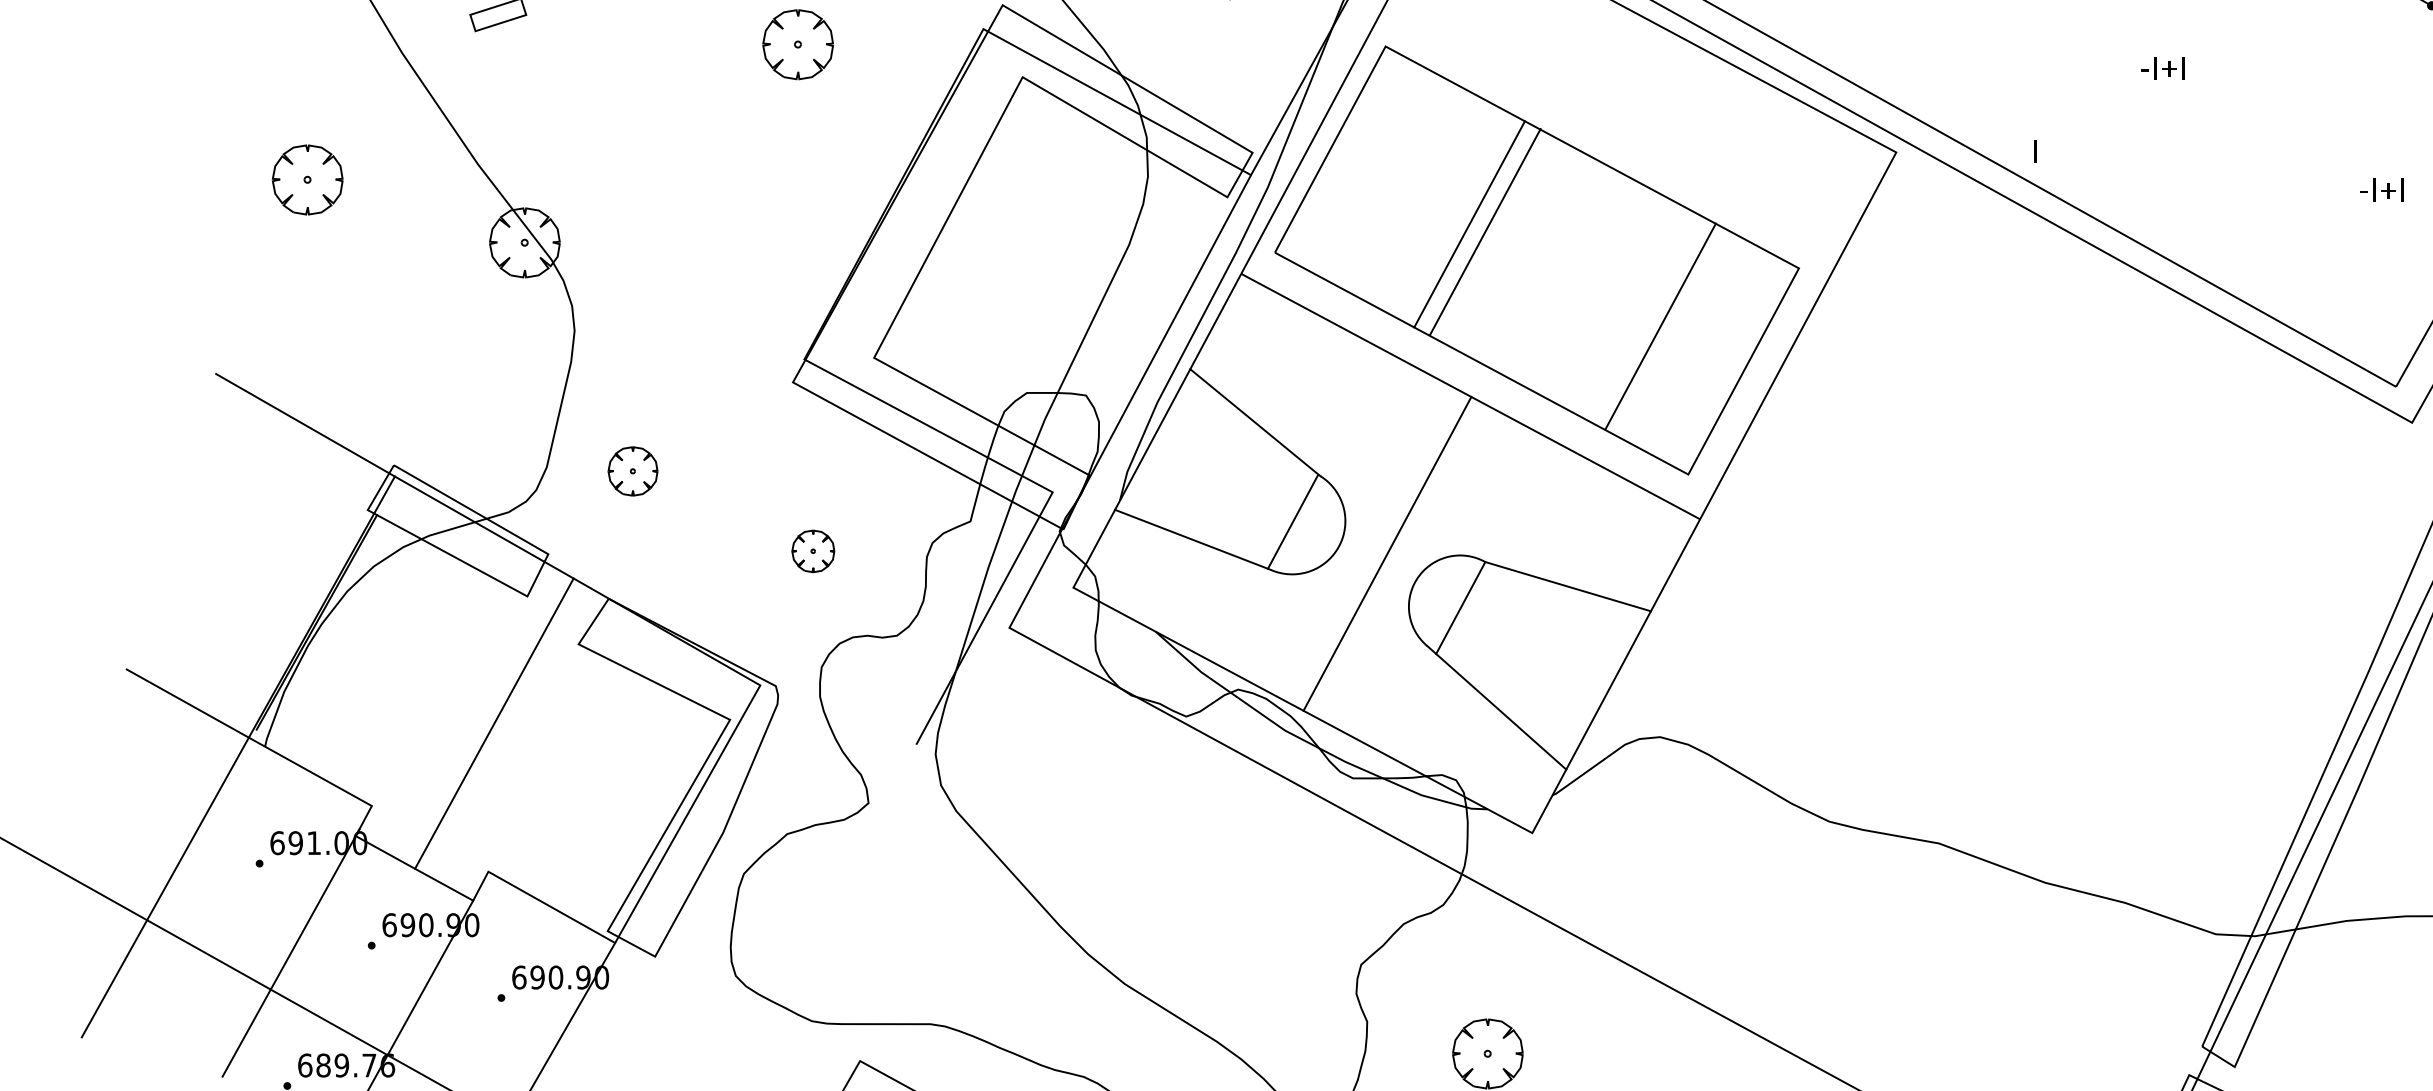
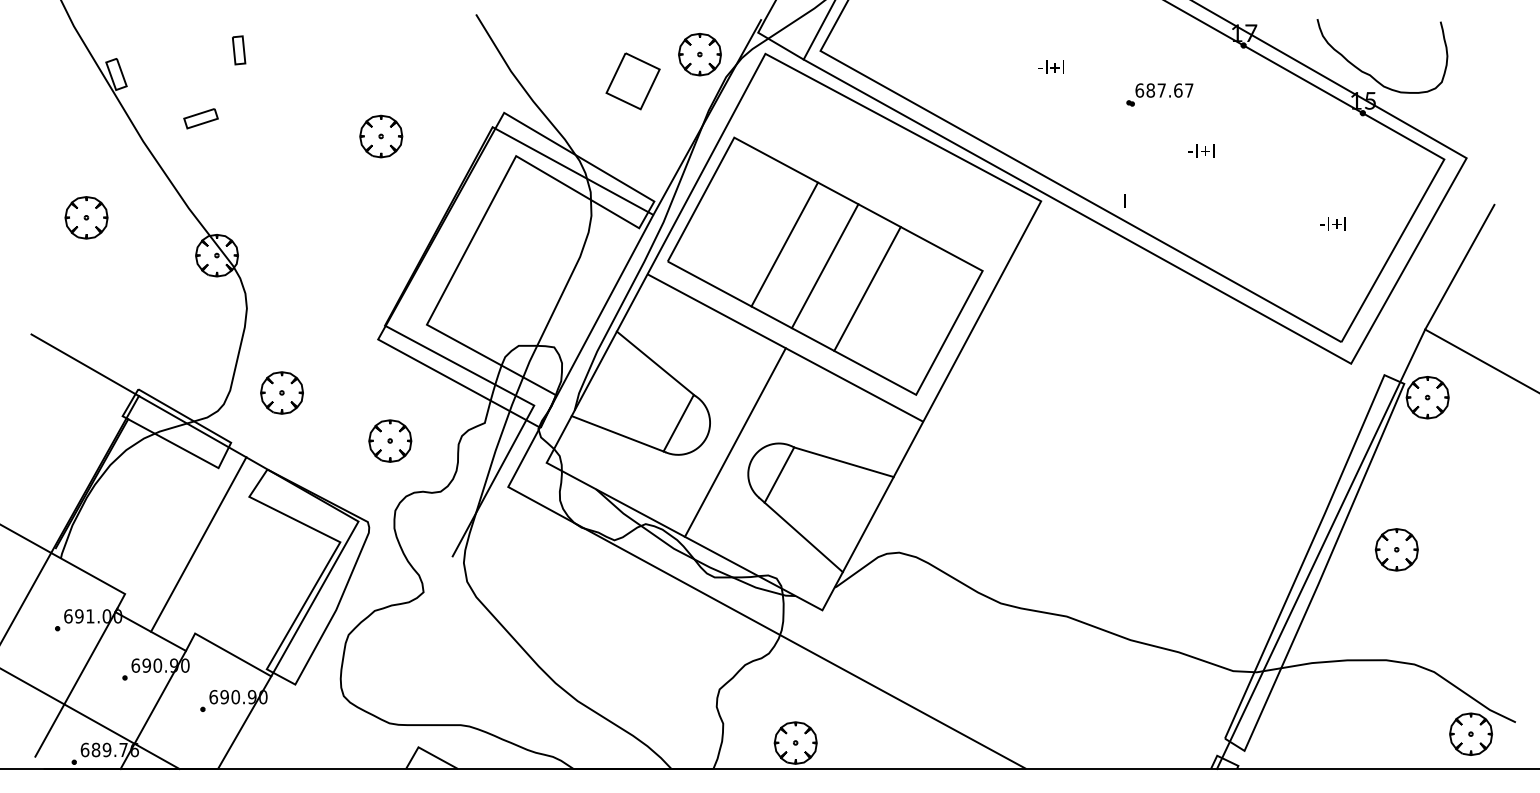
line: (1484, 232) -> (824, 266), moved
line: (1660, 325) -> (867, 288), moved
part: (632, 470) -> (281, 392), size x1.43
part: (813, 550) -> (390, 440), size x1.67

